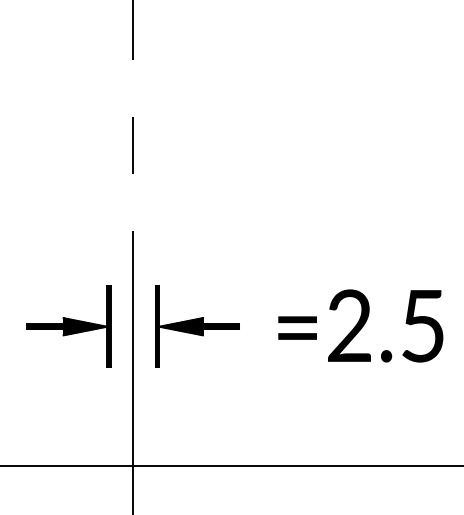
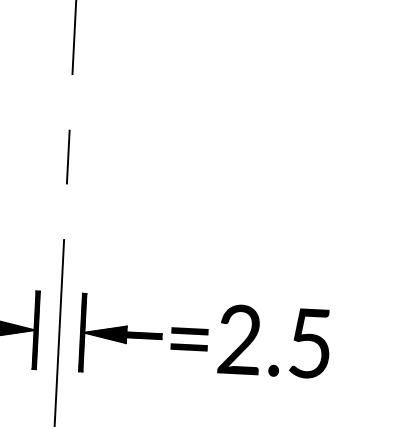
text: (360, 325) -> (250, 339), moved

